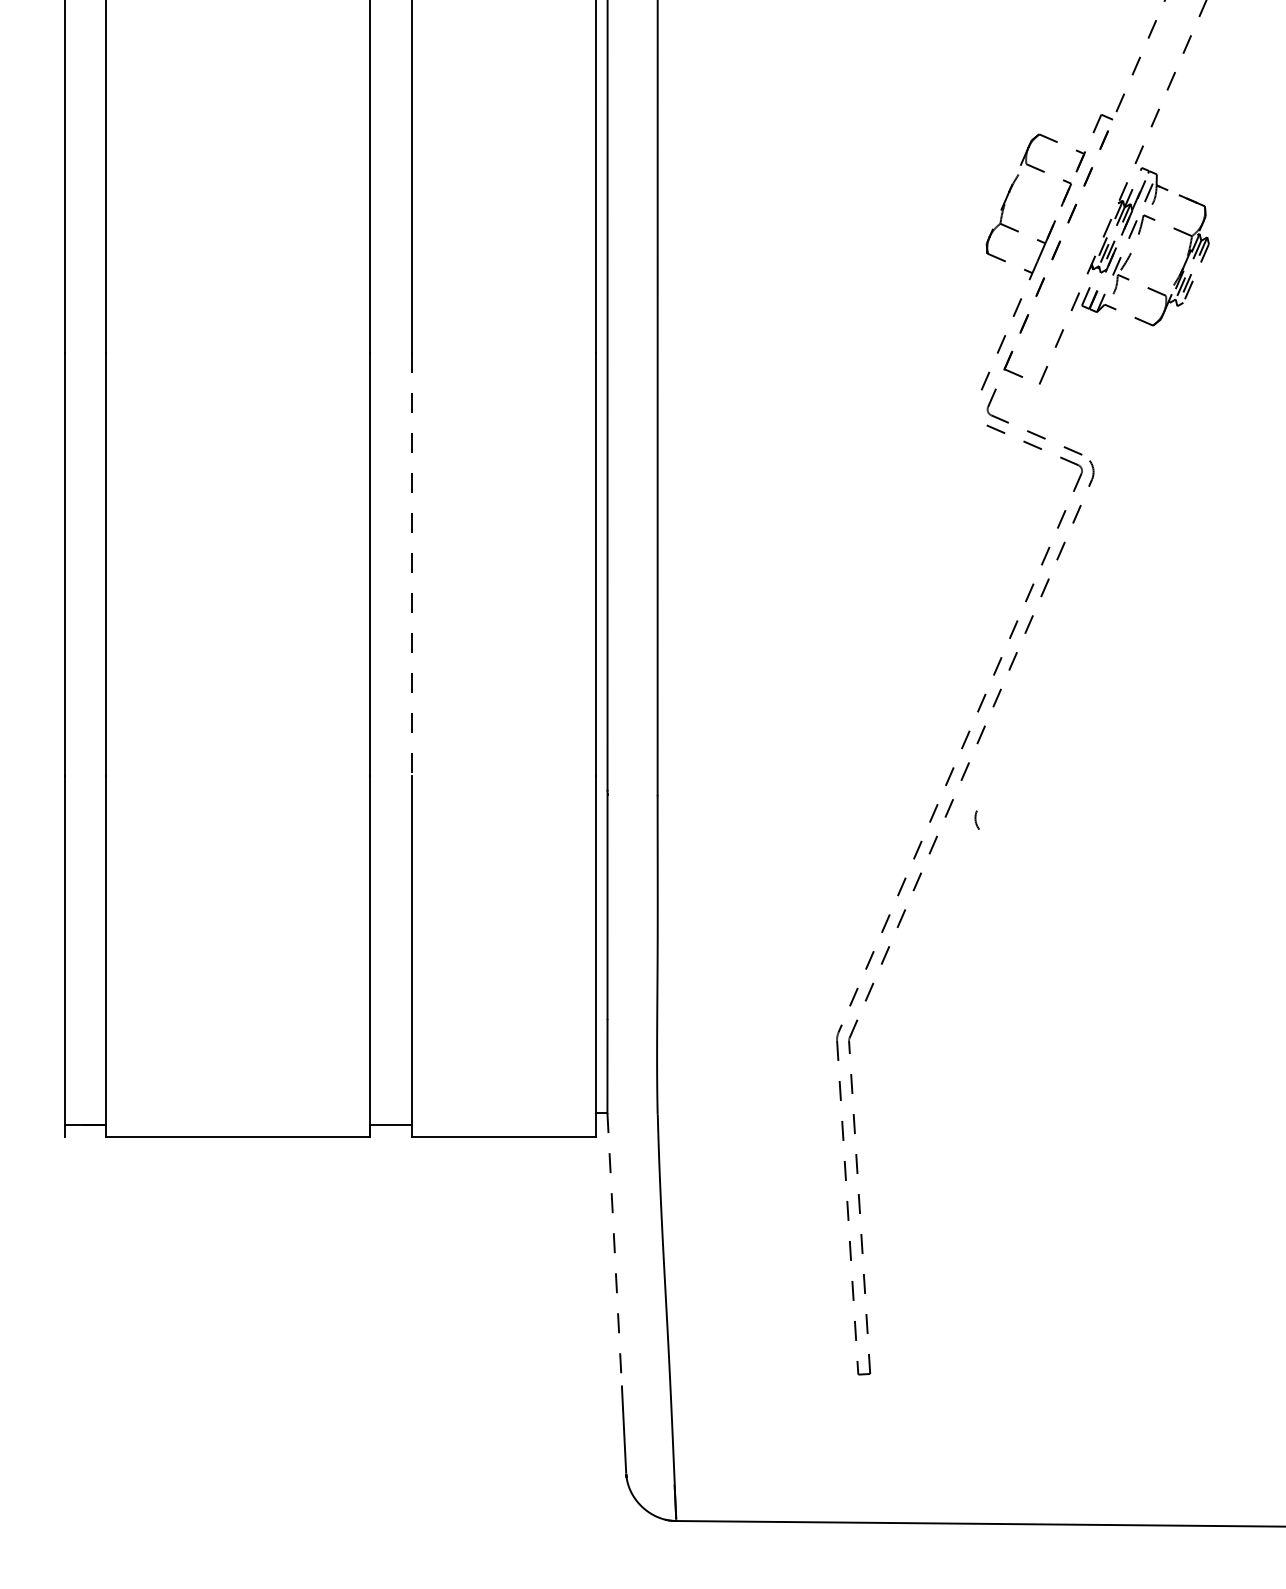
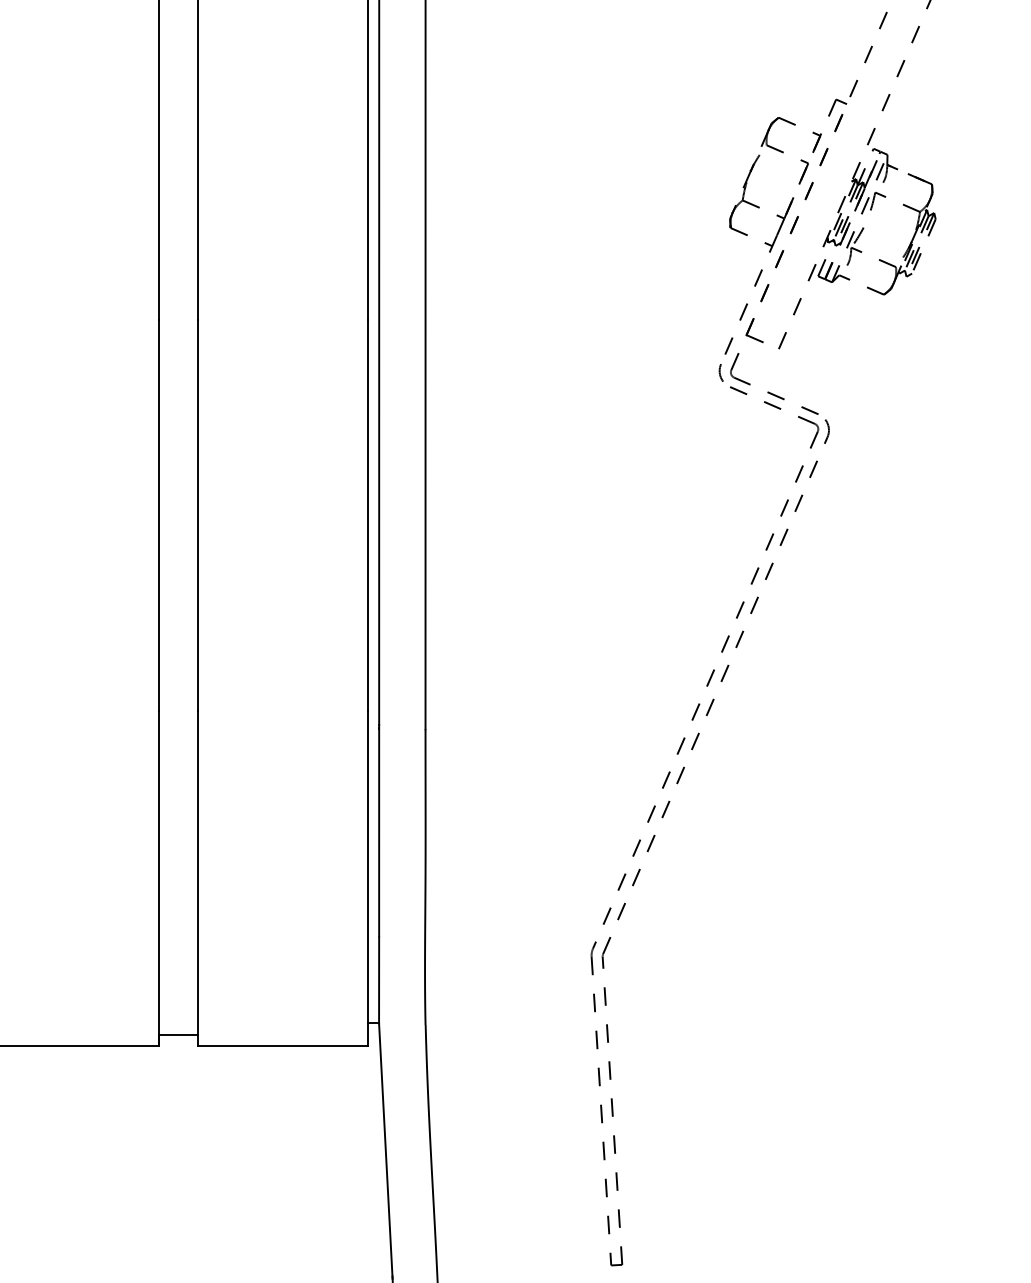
line: (411, 564) -> (197, 515), dashed -> solid
arc: (976, 819) -> (720, 372), moved
line: (614, 1251) -> (385, 1151), dashed -> solid

